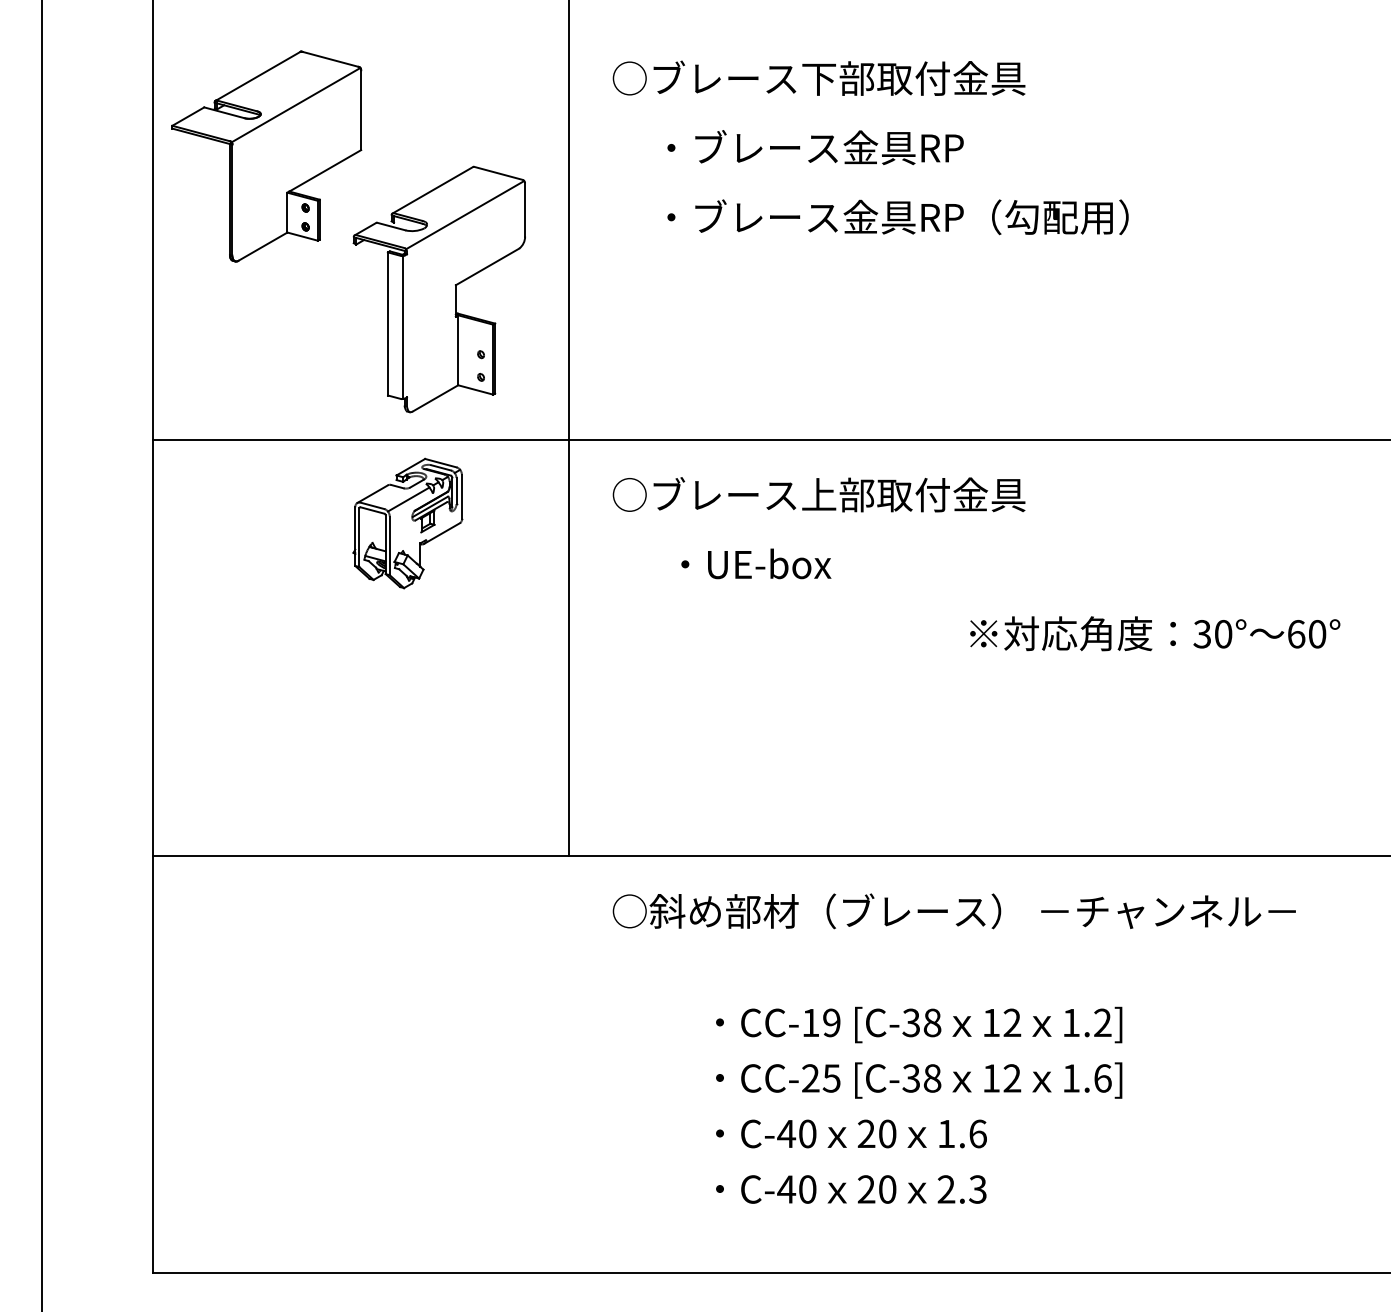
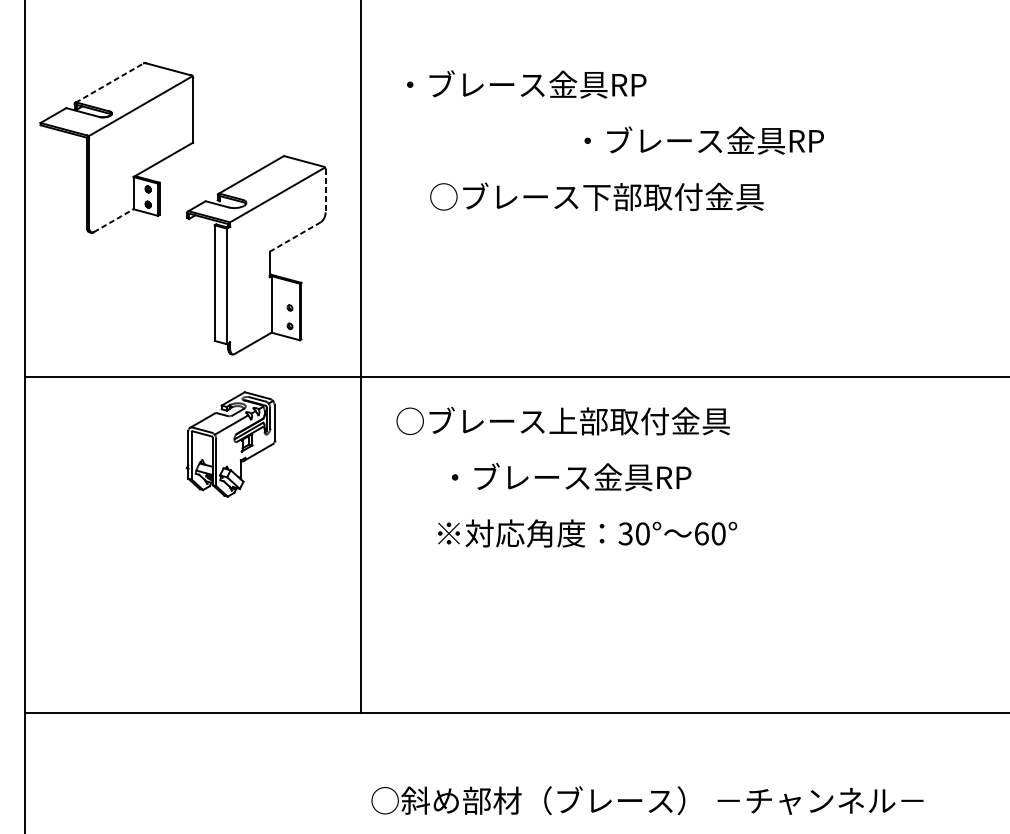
line: (258, 76) -> (110, 83), solid -> dashed
text: (818, 78) -> (562, 84), ○ブレース下部取付金具 -> ・ブレース金具RP
text: (815, 147) -> (704, 140), moved
line: (525, 210) -> (325, 191), solid -> dashed
text: (891, 217) -> (621, 197), ・ブレース金具RP（勾配用） -> ○ブレース下部取付金具
line: (263, 246) -> (114, 220), solid -> dashed
line: (487, 266) -> (295, 236), solid -> dashed
text: (842, 563) -> (582, 476), ・UE-box -> ・ブレース金具RP
text: (1155, 633) -> (587, 533), moved
text: (953, 911) -> (646, 800), moved

